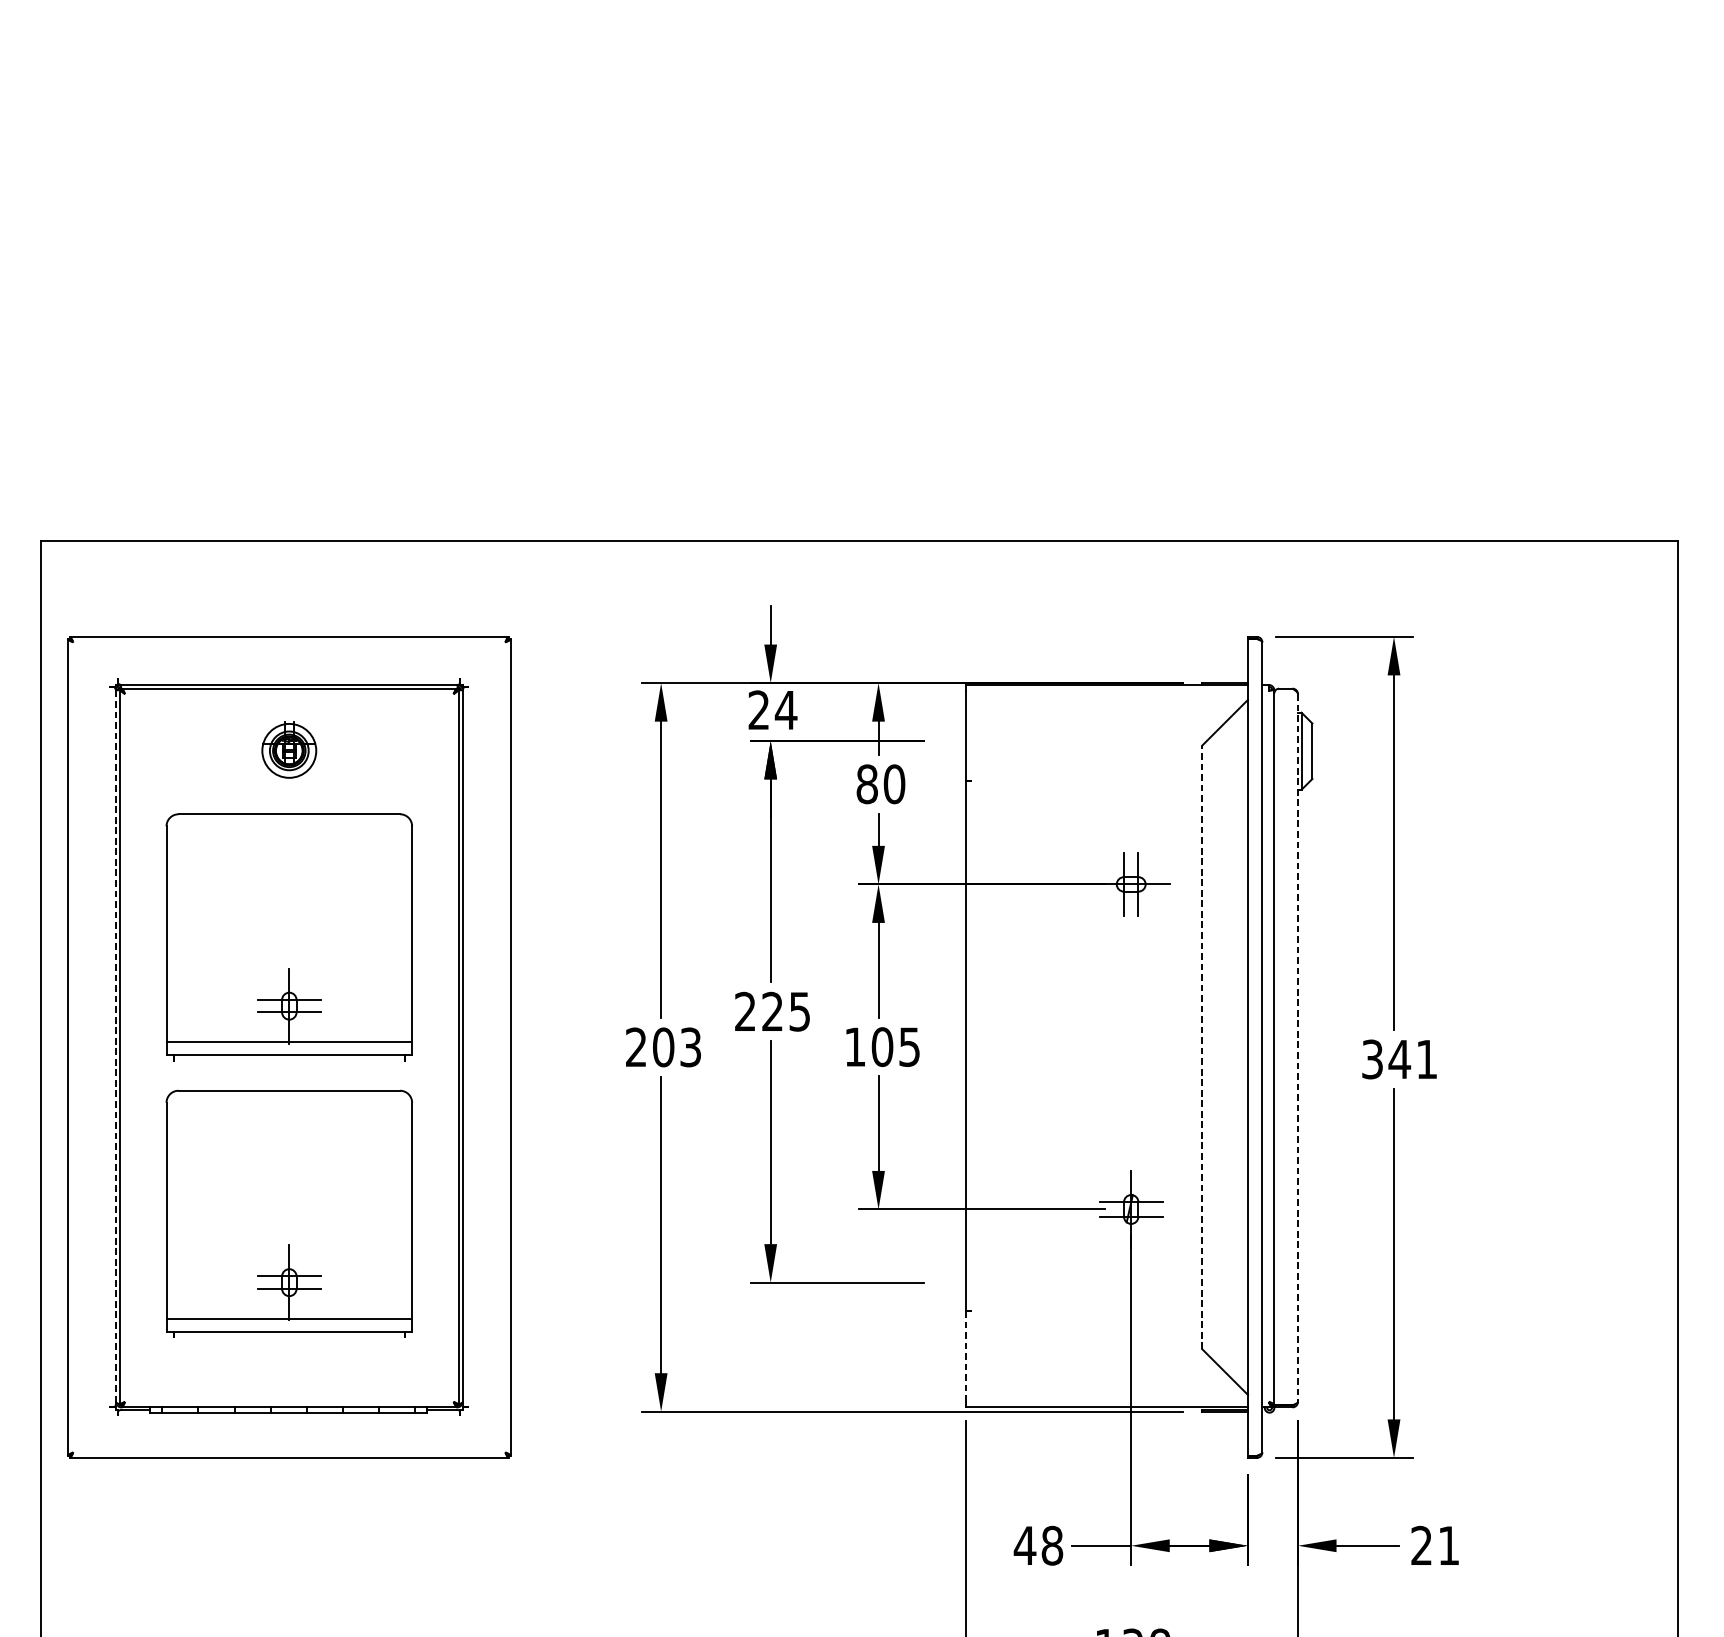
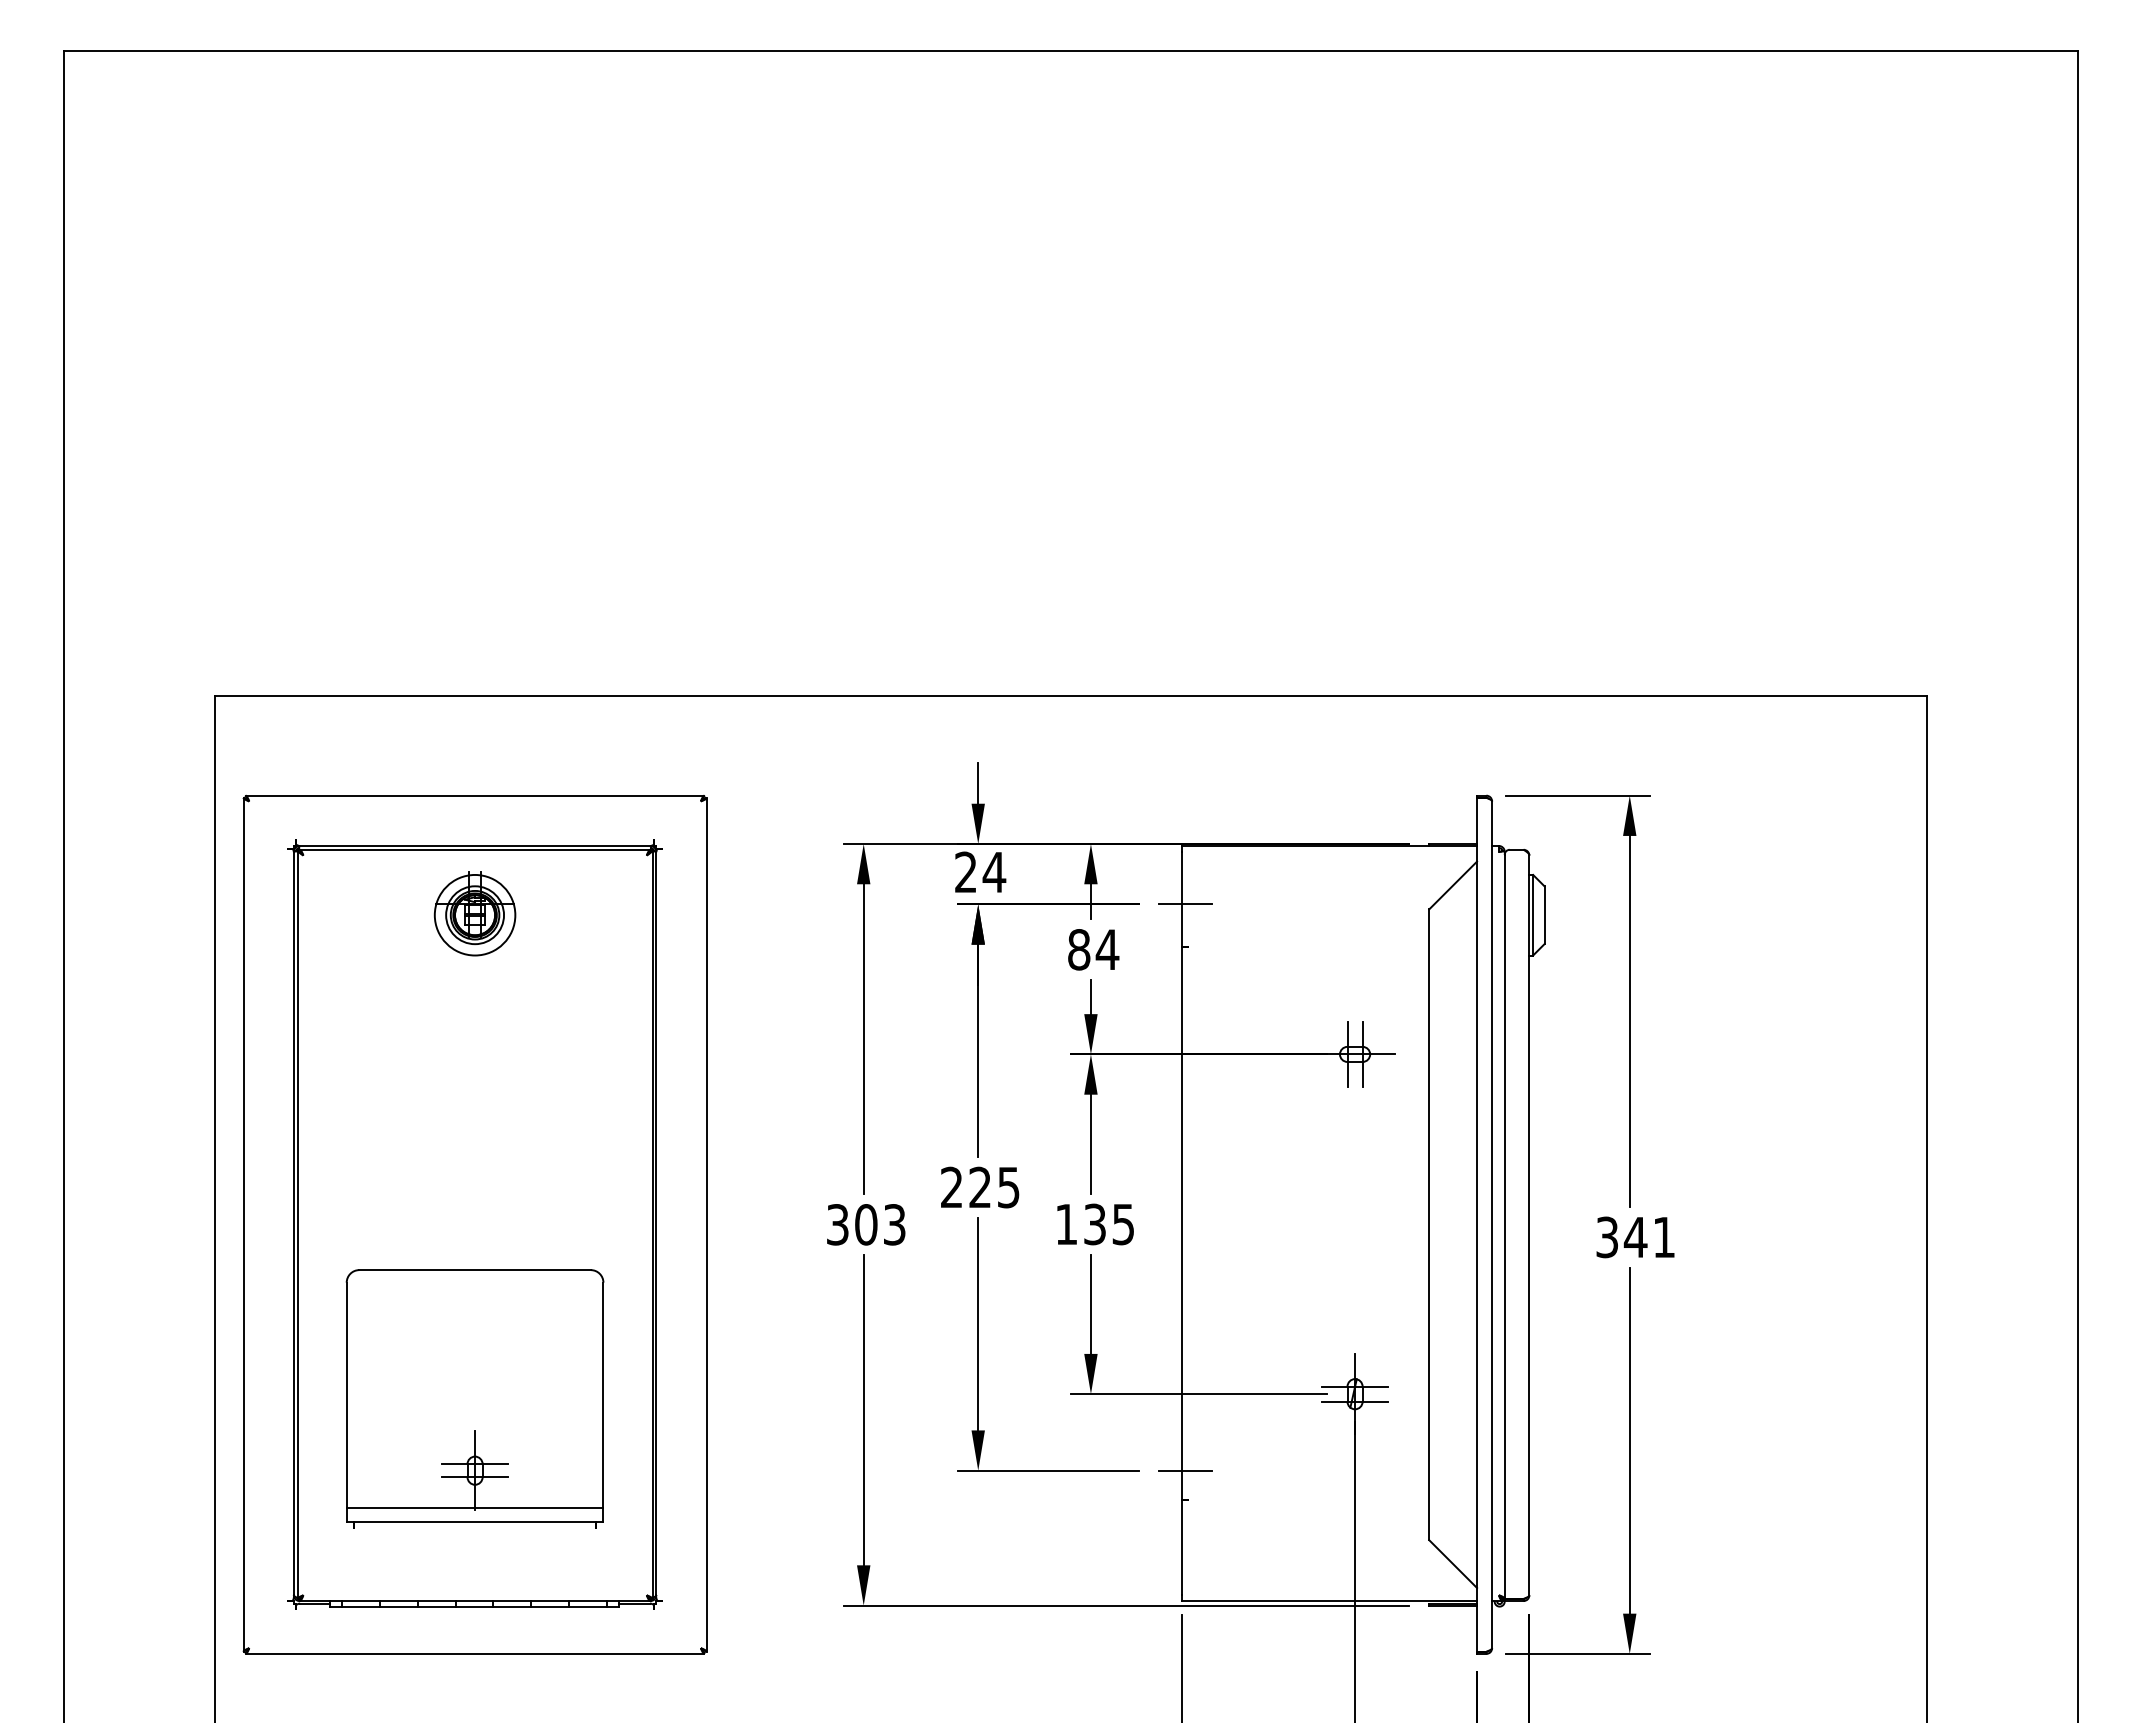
line: (968, 740) -> (1185, 904), added
part: (288, 749) -> (474, 913), size x1.43
text: (894, 784) -> (1107, 949), 80 -> 84
part: (288, 937) -> (474, 1109), removed
line: (115, 1046) -> (293, 1223), dashed -> solid
text: (636, 1047) -> (837, 1224), 203 -> 303
text: (882, 1047) -> (1095, 1224), 105 -> 135
line: (1202, 1047) -> (1429, 1224), dashed -> solid
line: (1298, 1048) -> (1529, 1225), dashed -> solid
line: (968, 1282) -> (1185, 1470), added
line: (966, 1357) -> (1182, 1548), dashed -> solid

